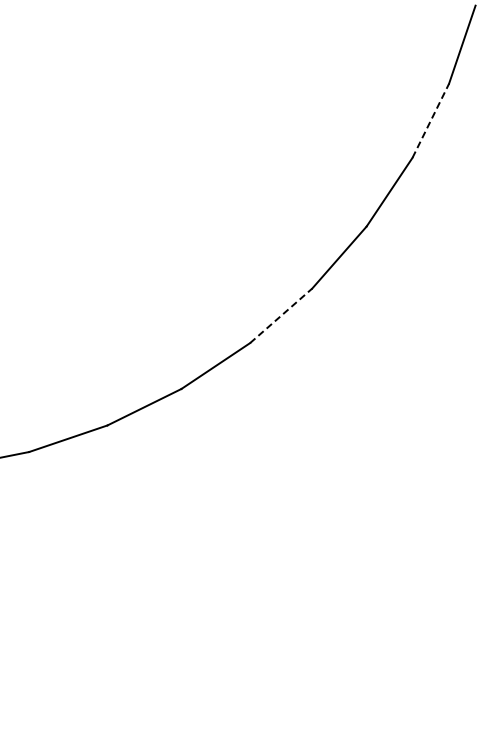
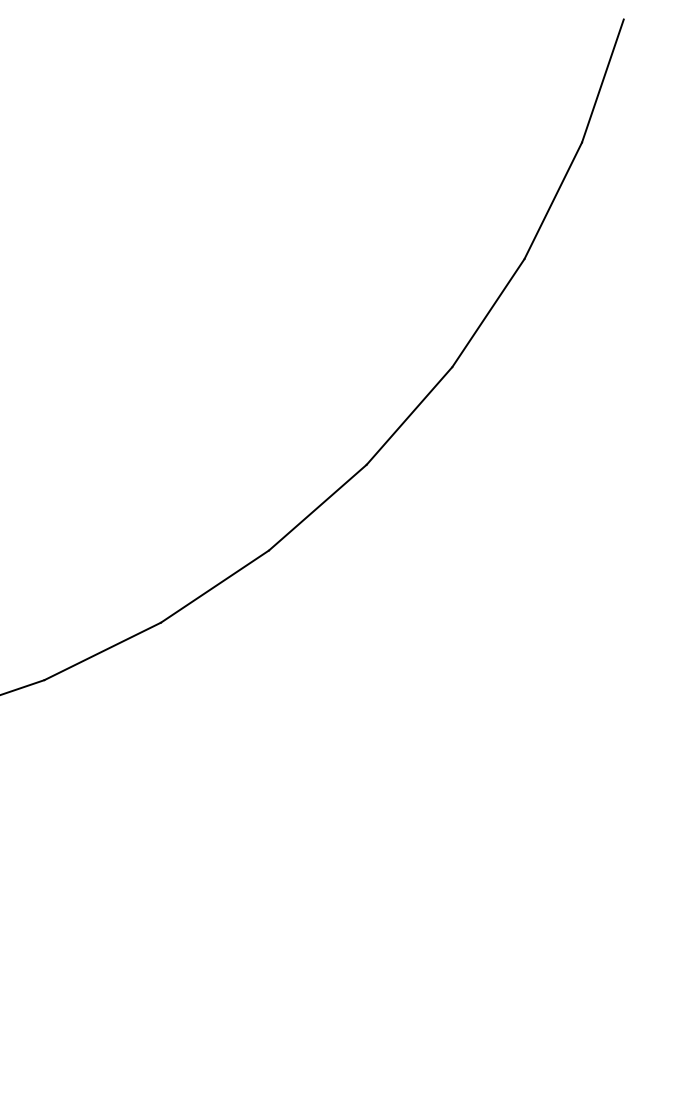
line: (430, 120) -> (552, 200), dashed -> solid
line: (281, 315) -> (318, 507), dashed -> solid

